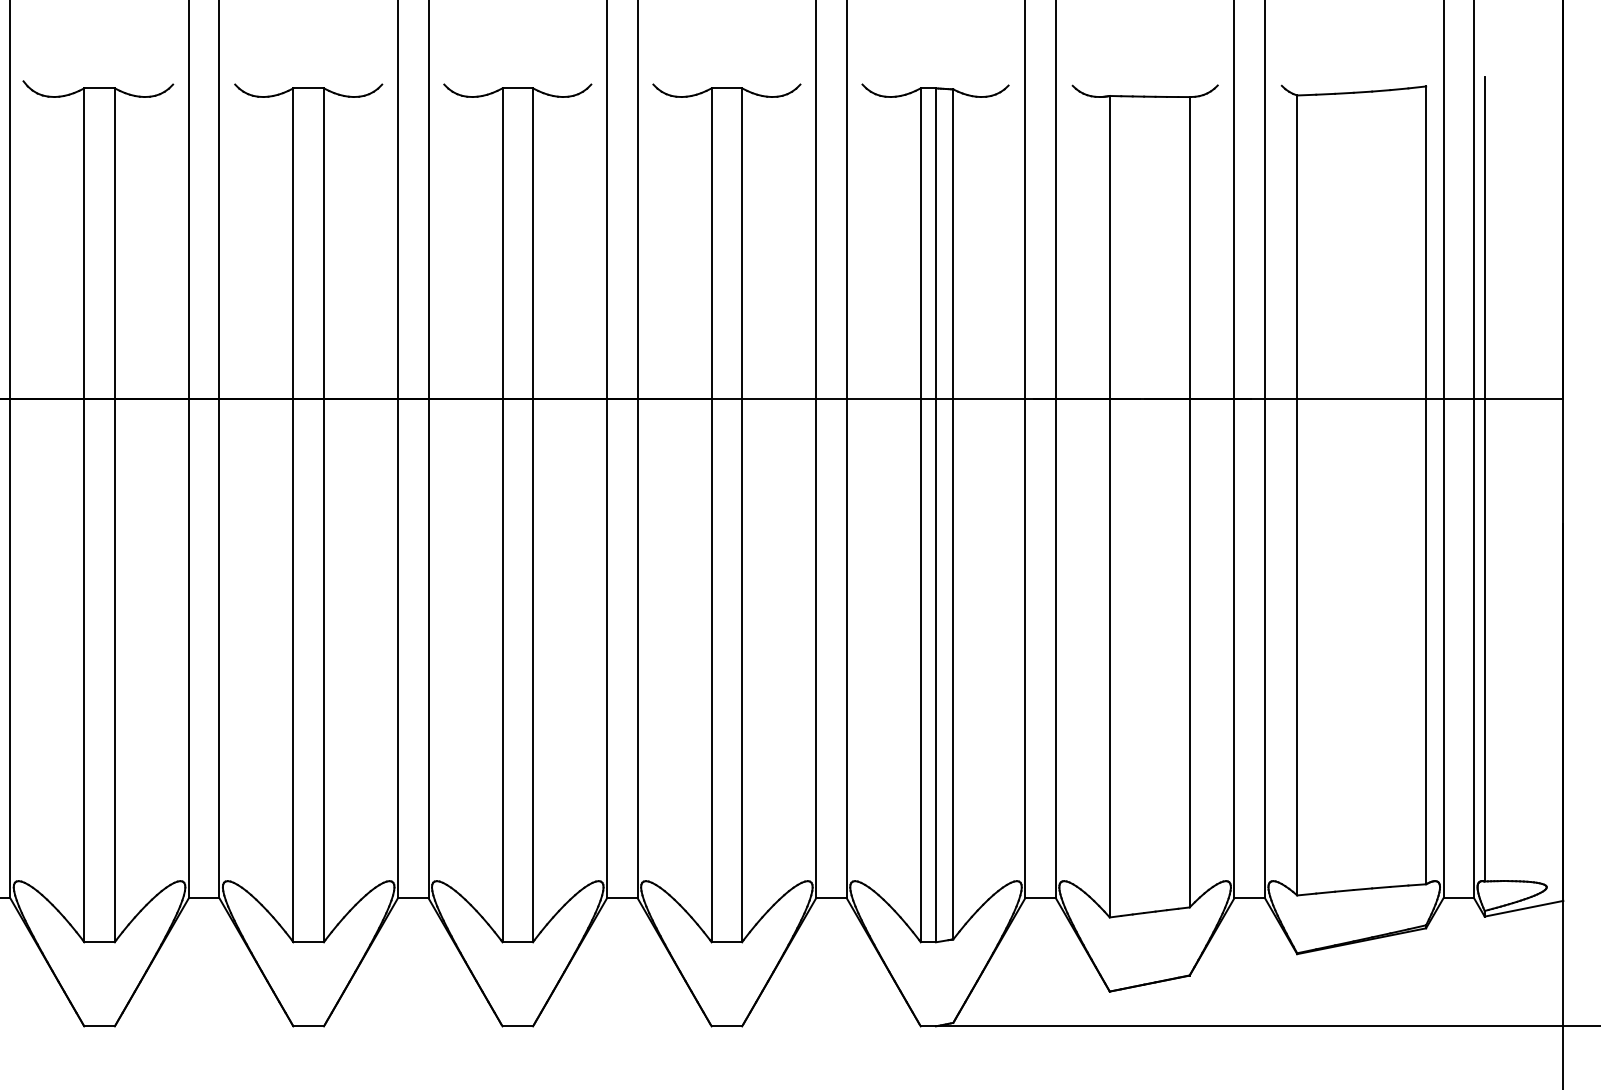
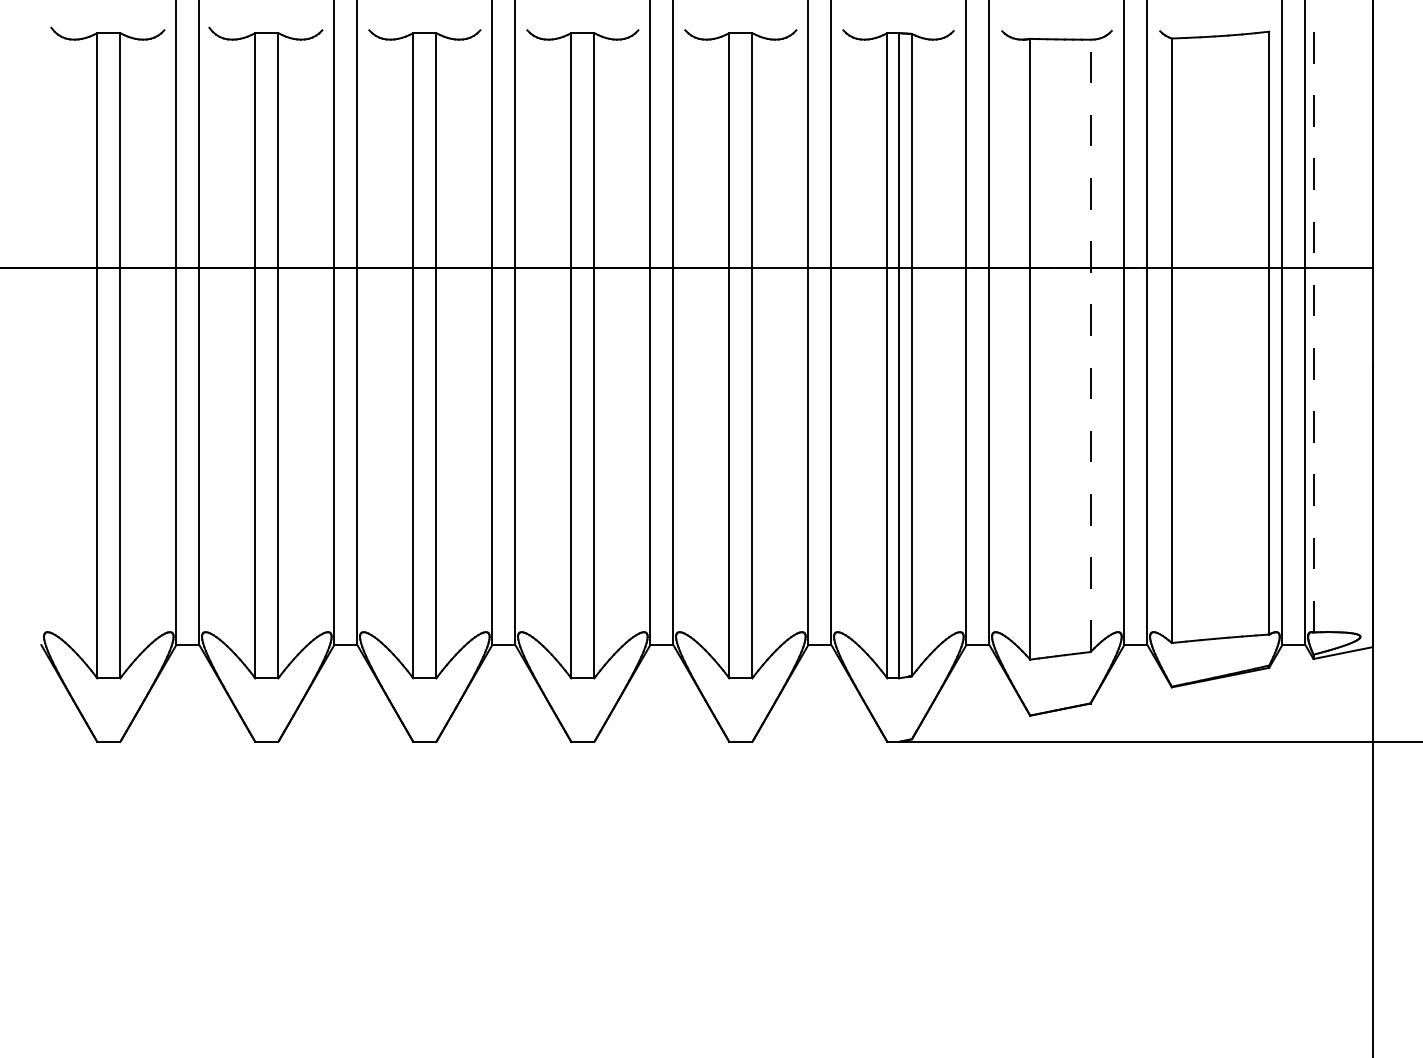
line: (1484, 479) -> (1313, 328), solid -> dashed
line: (1189, 501) -> (1090, 345), solid -> dashed

